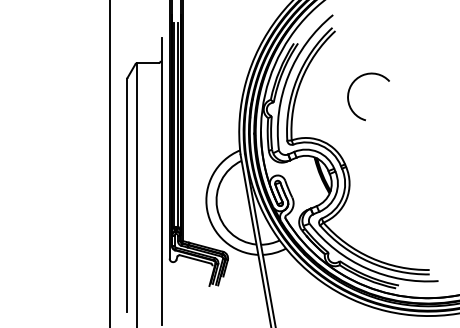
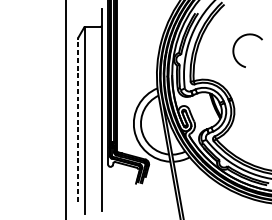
line: (127, 195) -> (78, 120), solid -> dashed

